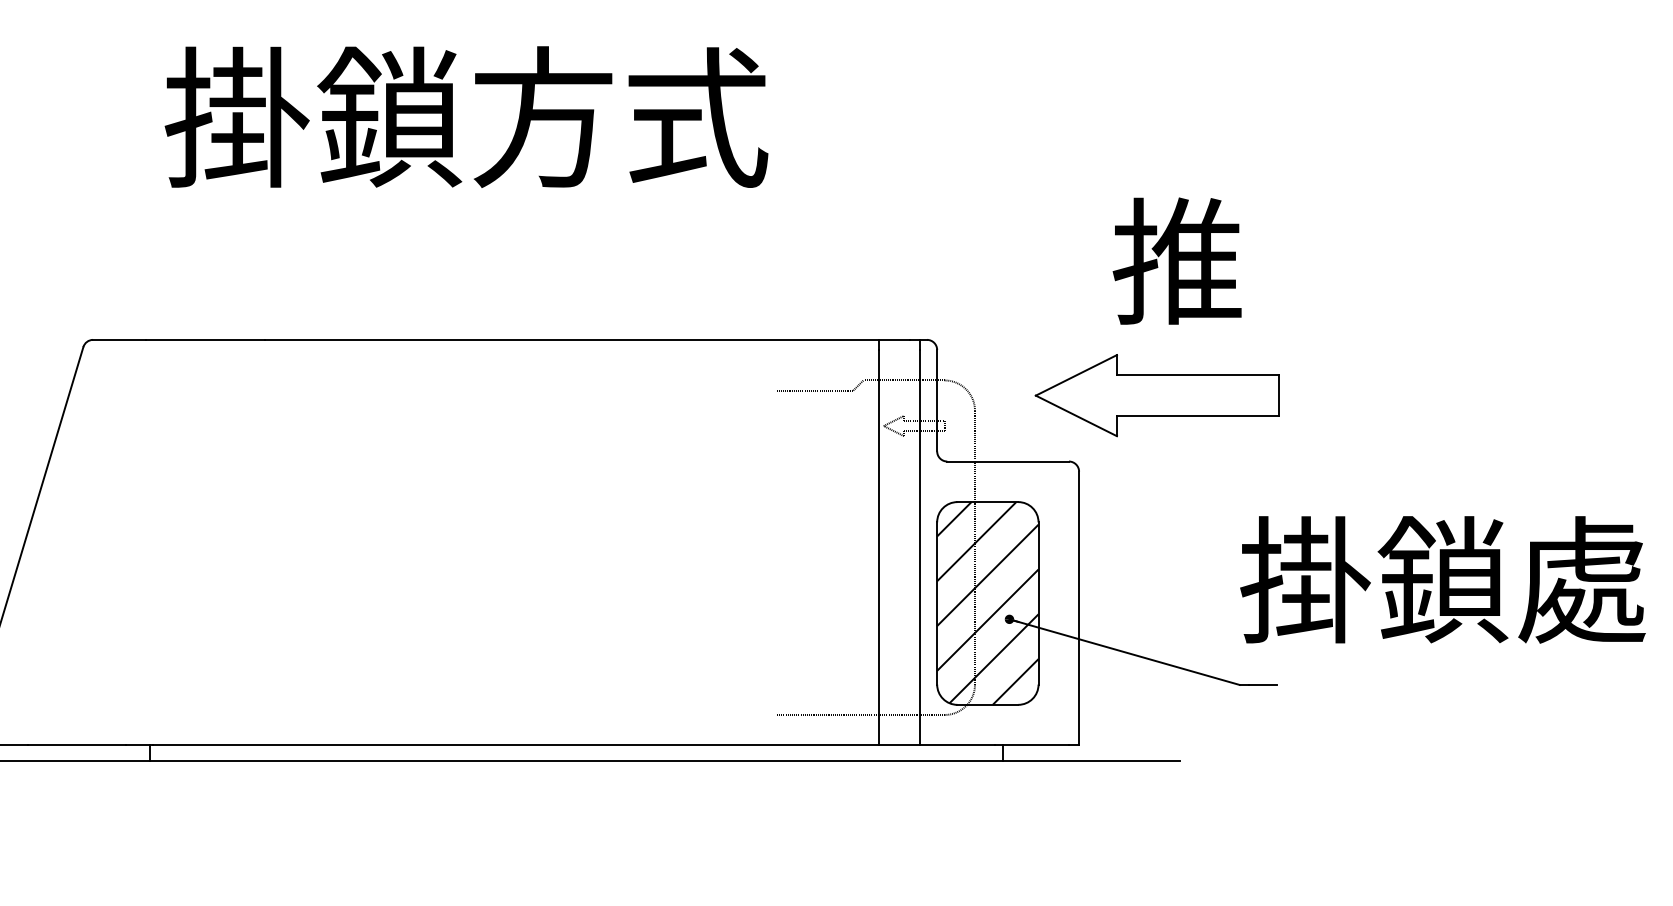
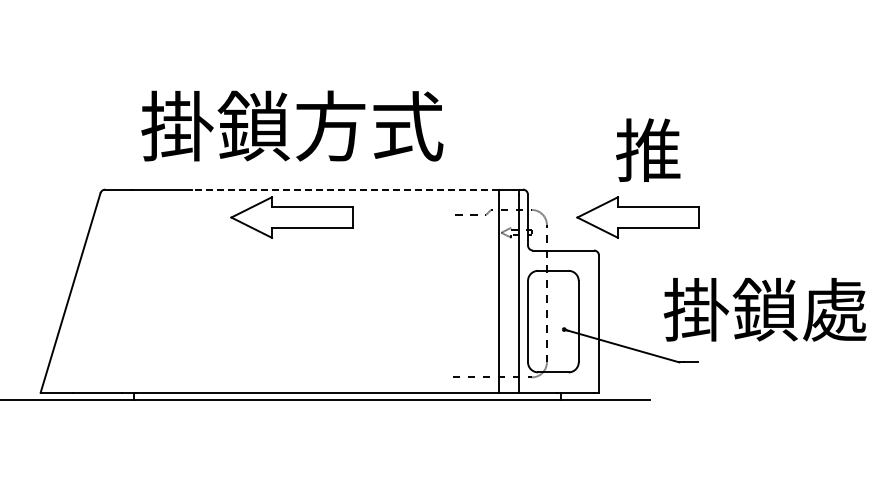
text: (466, 115) -> (292, 125), moved
line: (572, 339) -> (345, 189), solid -> dashed
part: (464, 395) -> (291, 217), added
text: (1441, 579) -> (764, 309), moved
hatch: (988, 603) -> (553, 321), removed

